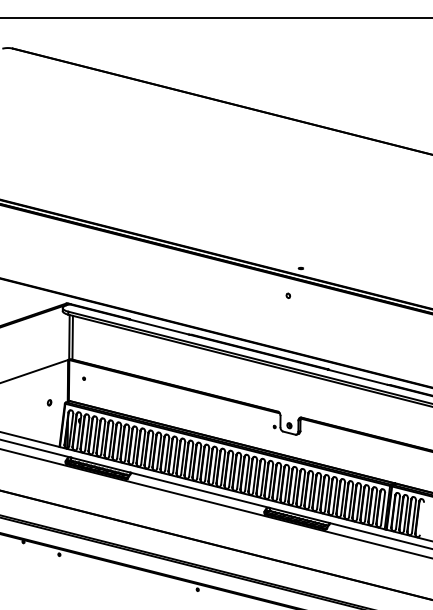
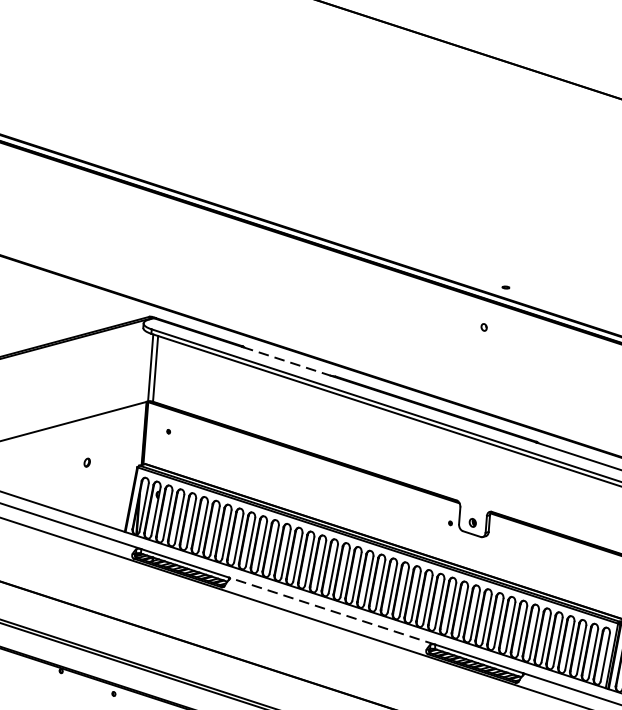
line: (159, 327) -> (287, 362), solid -> dashed
part: (49, 402) -> (87, 462), moved
line: (200, 490) -> (332, 611), solid -> dashed

